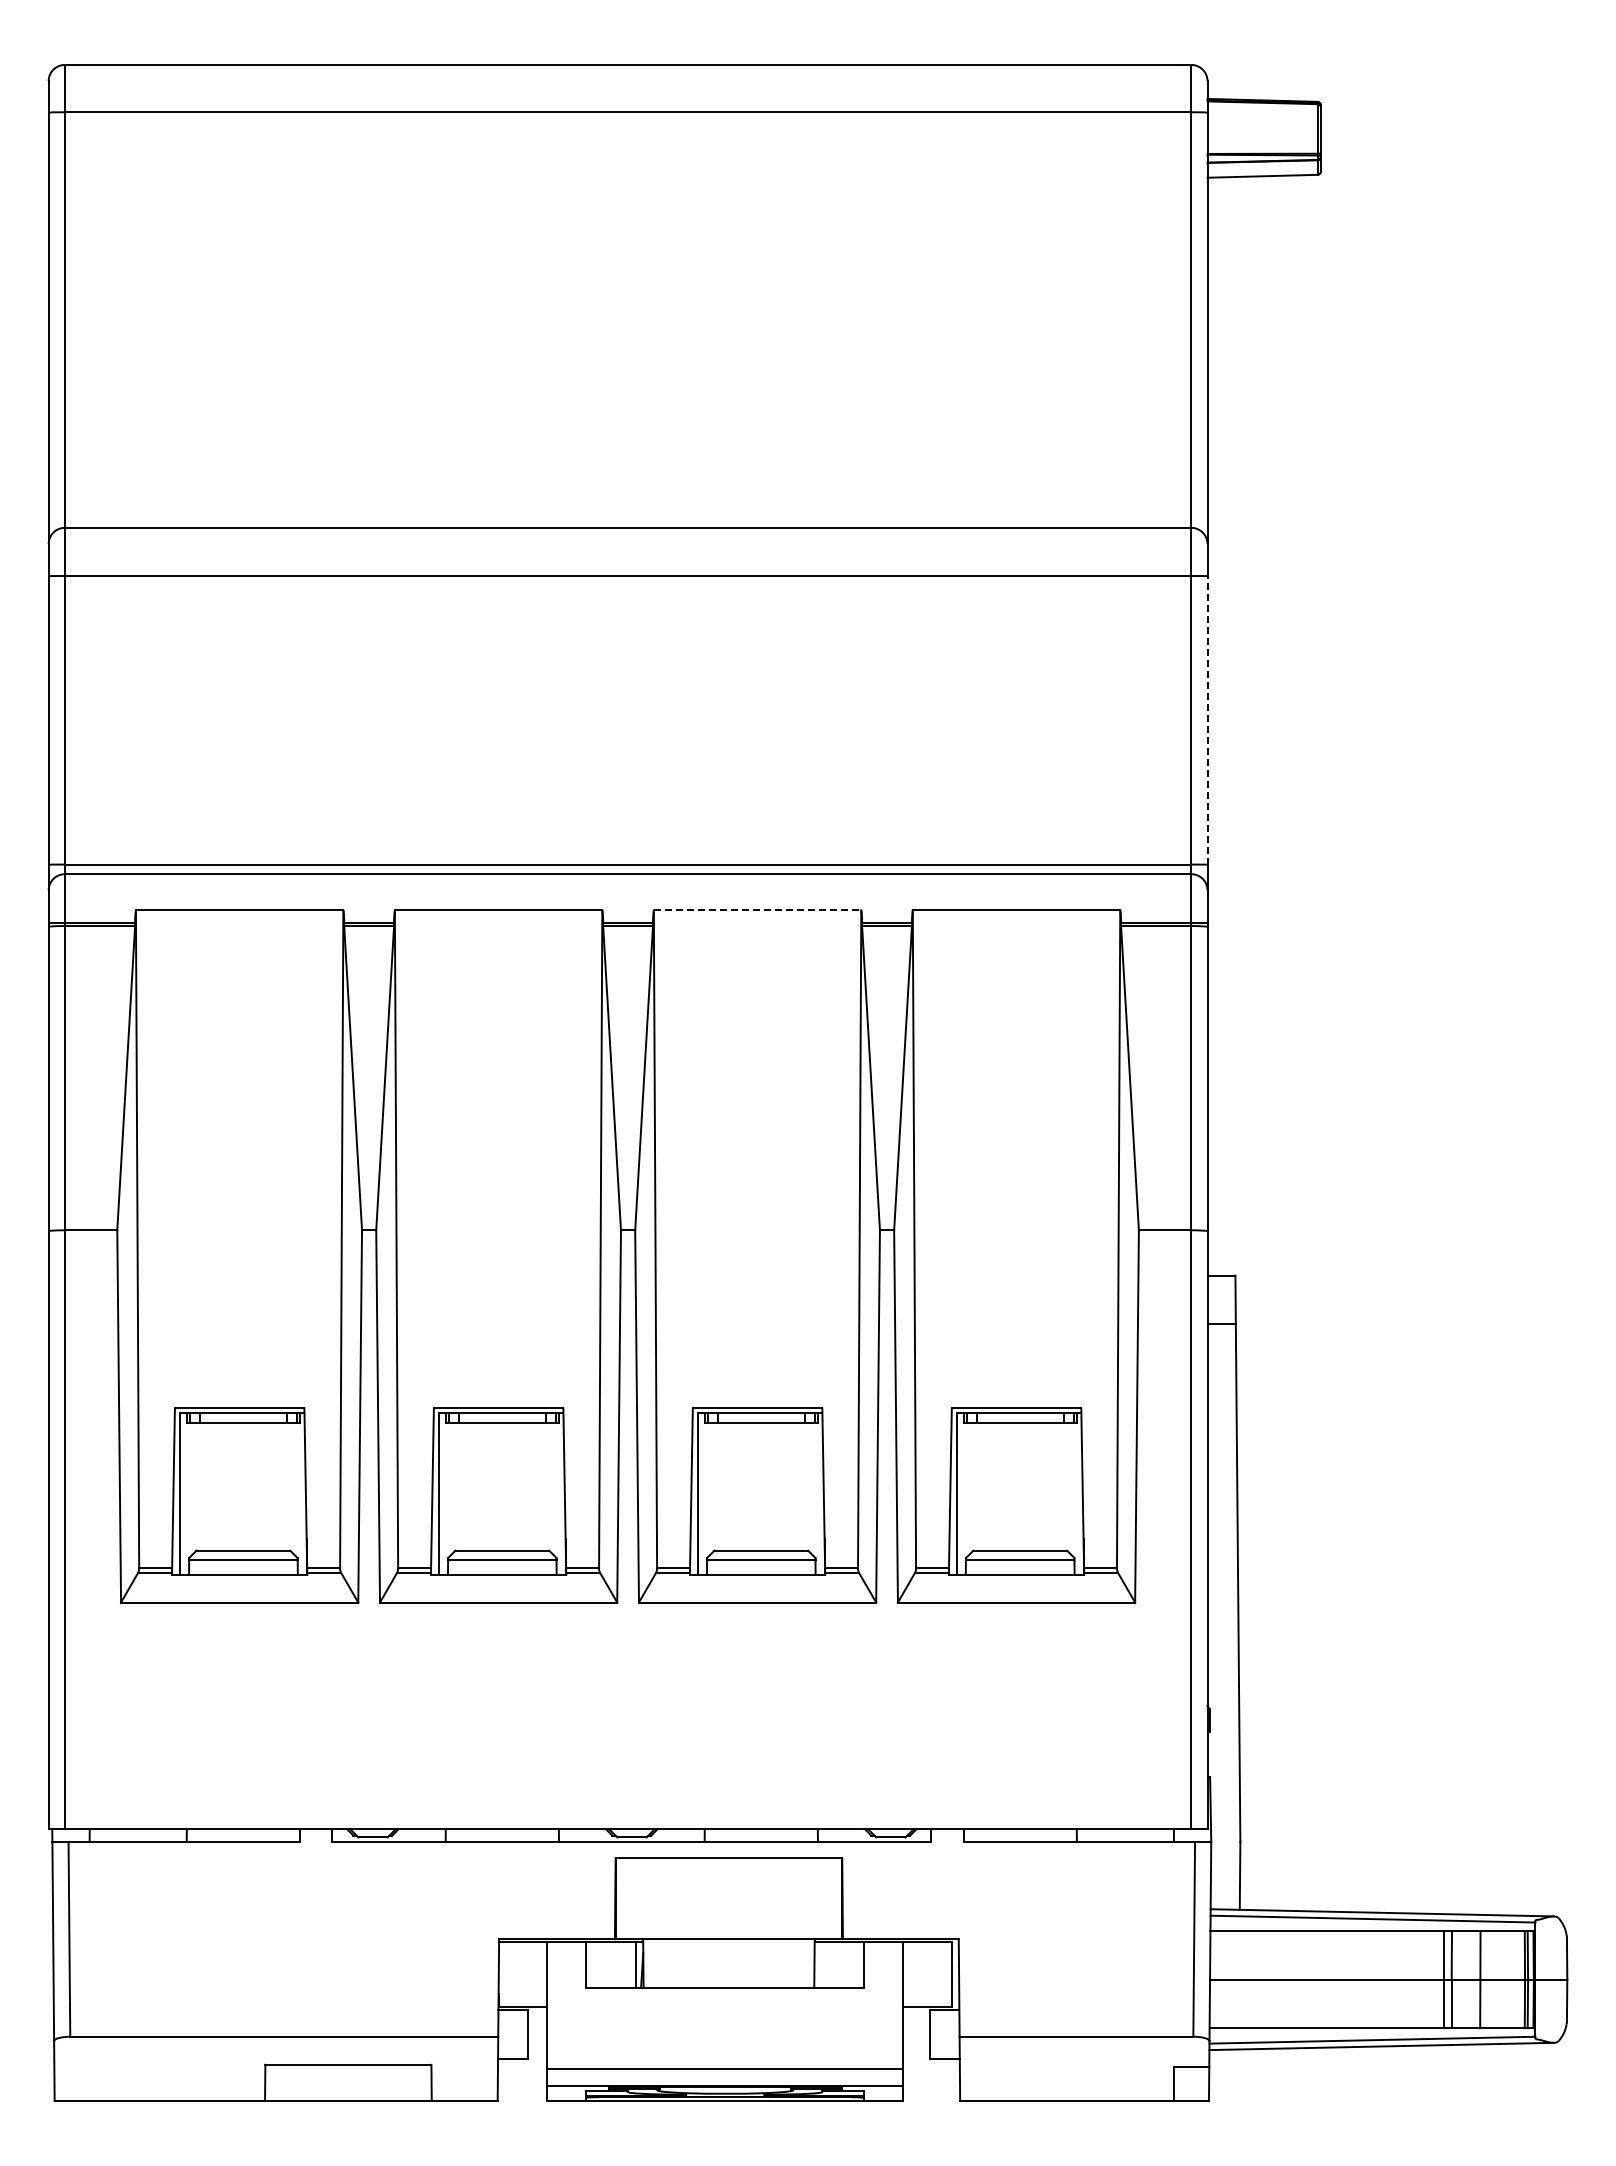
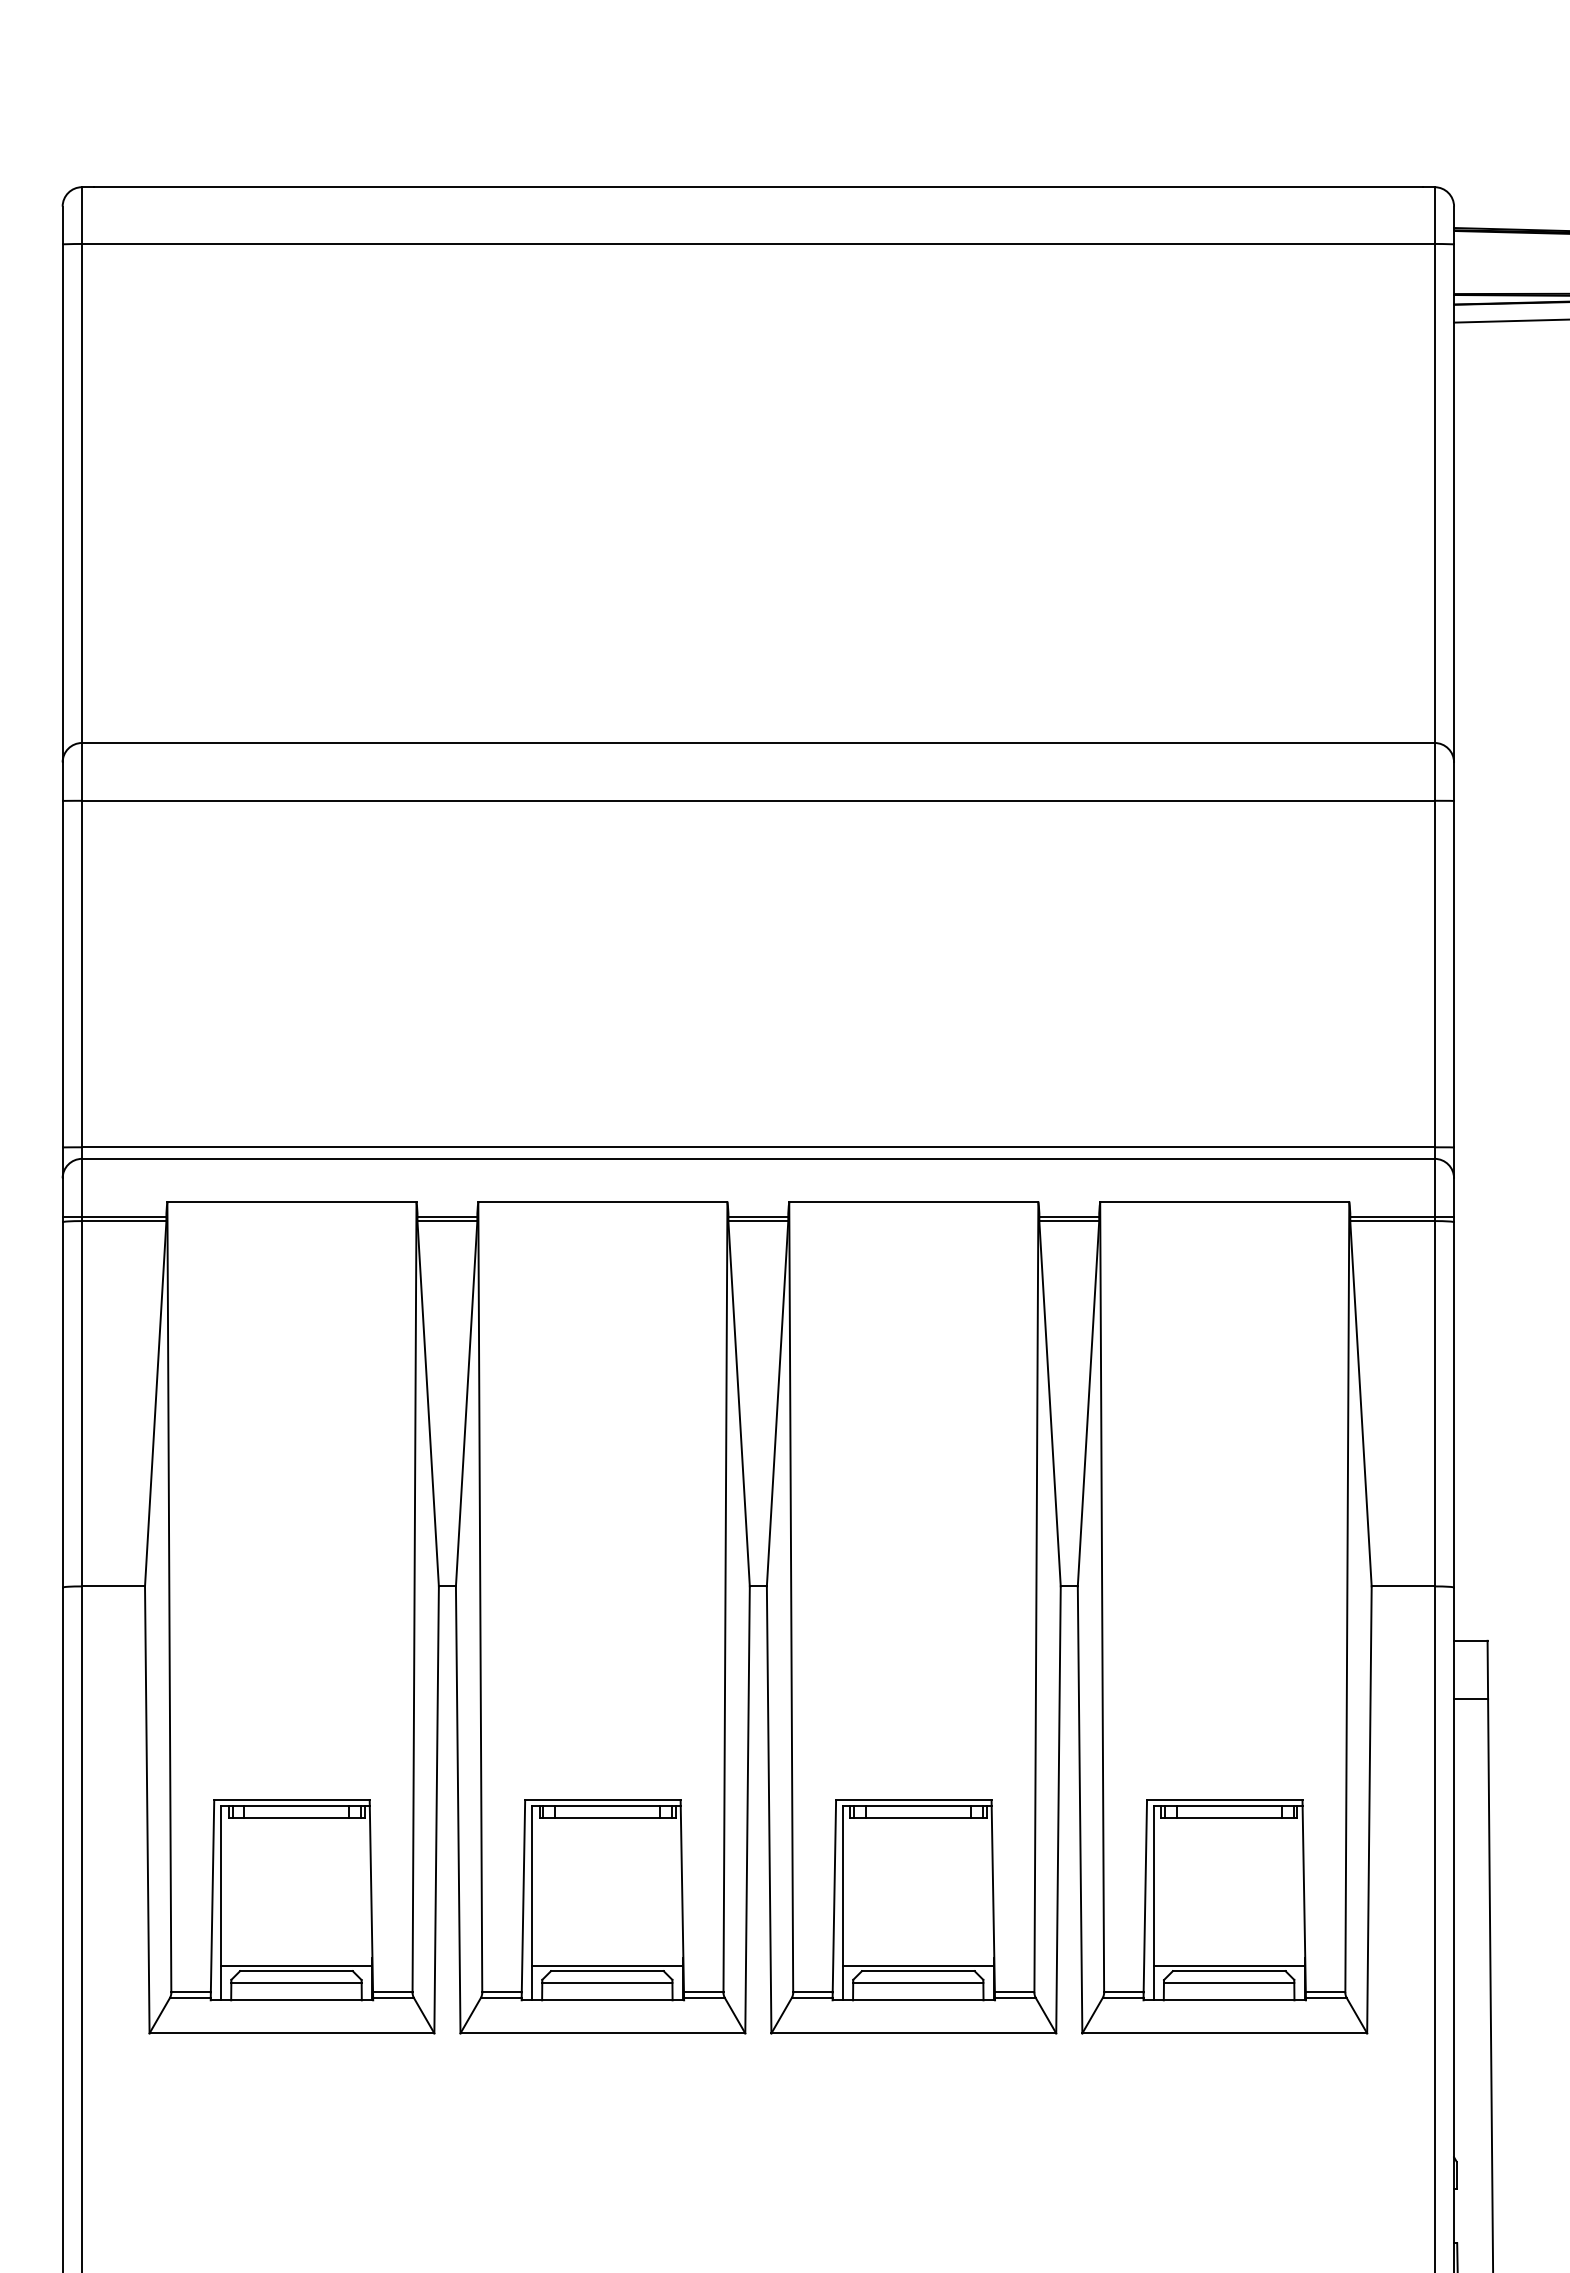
line: (1207, 719) -> (1454, 973), dashed -> solid
line: (757, 910) -> (913, 1202), dashed -> solid
line: (243, 1546) -> (296, 1966), added
line: (502, 1546) -> (607, 1966), added
line: (761, 1546) -> (918, 1966), added
line: (1020, 1546) -> (1229, 1966), added

